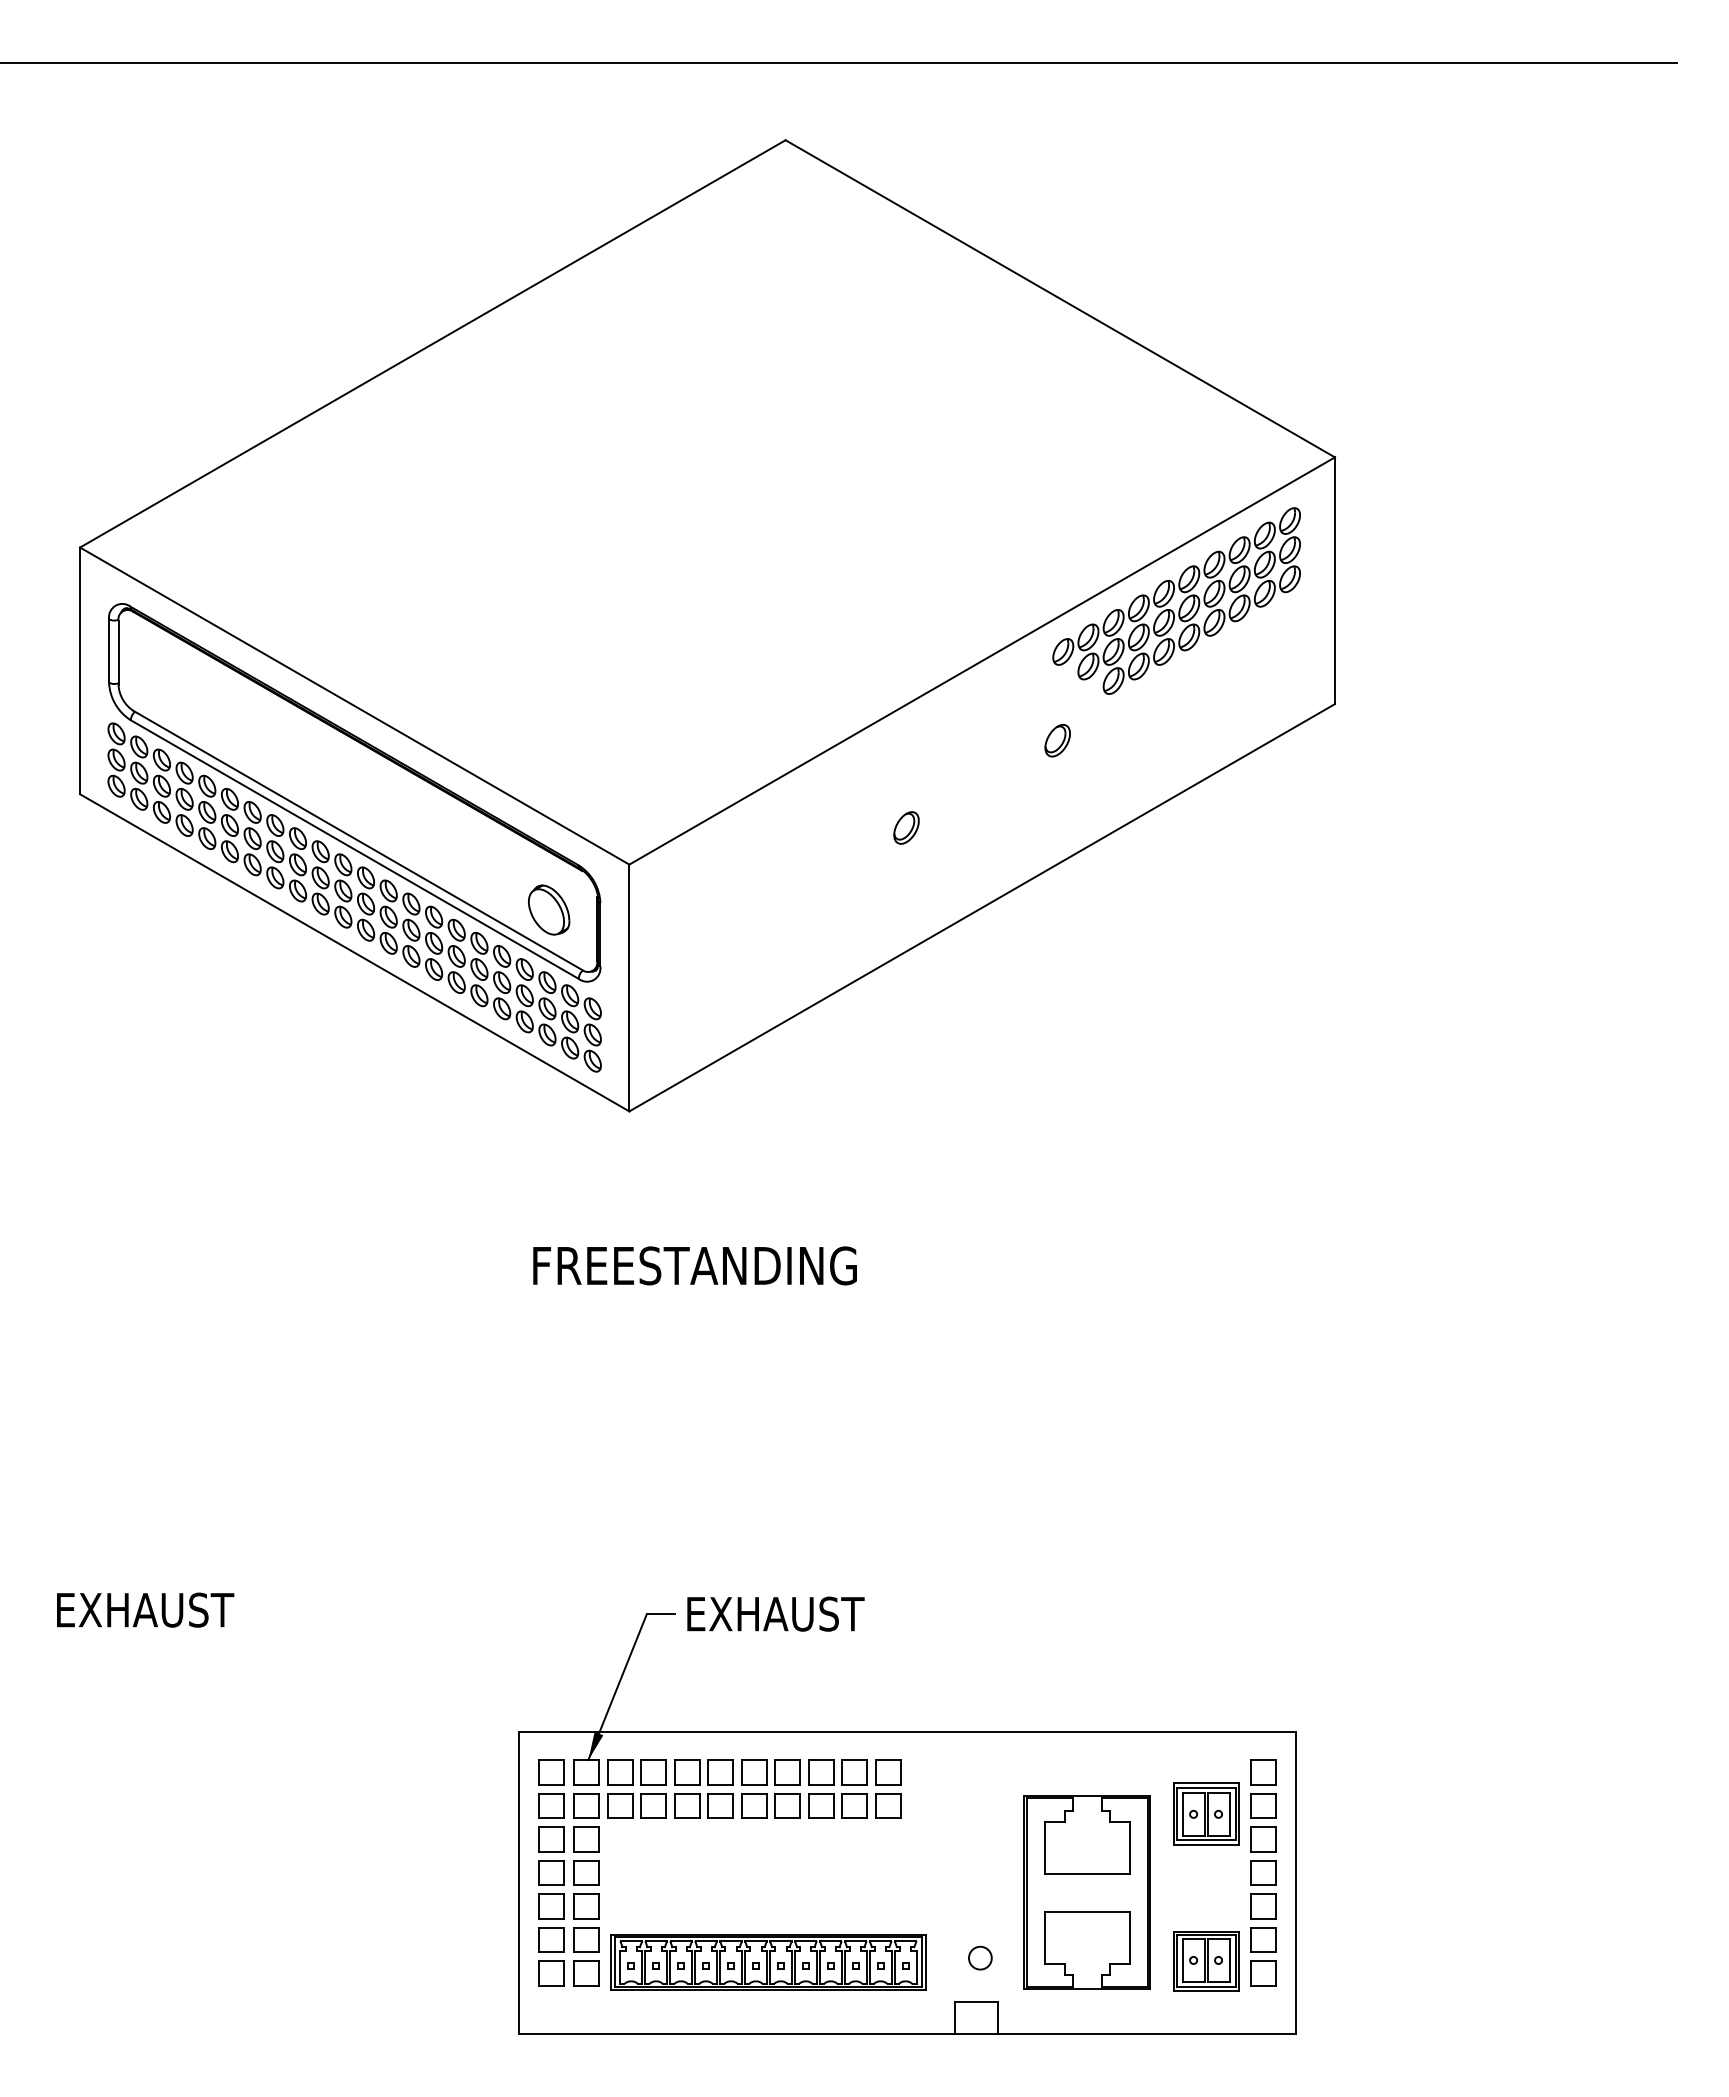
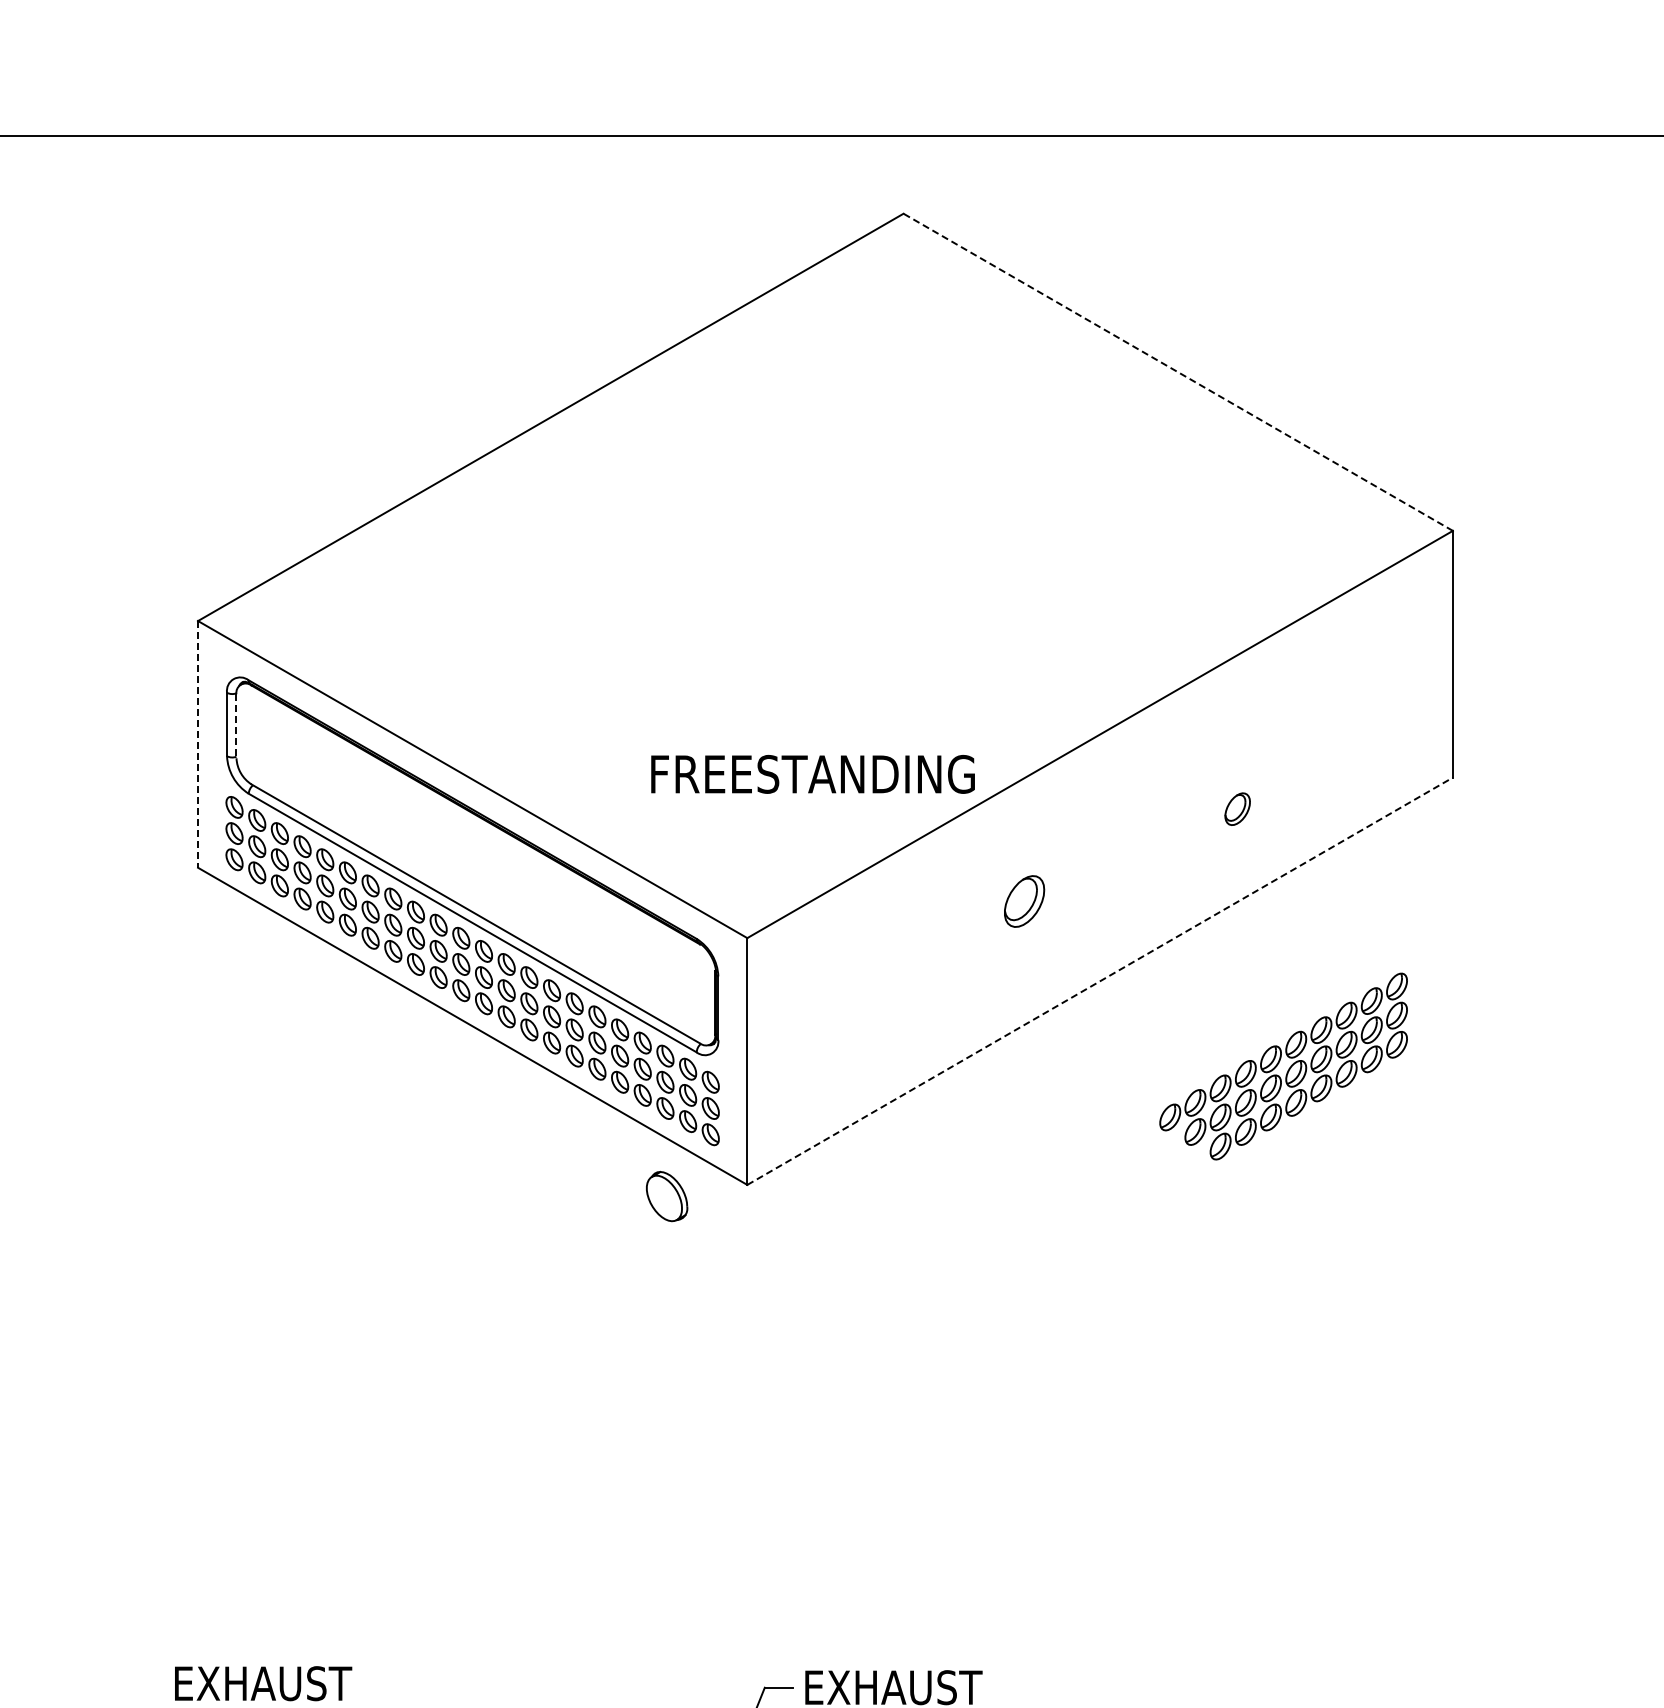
line: (1059, 298) -> (1177, 372), solid -> dashed
part: (1176, 600) -> (1283, 1066), moved
line: (118, 653) -> (236, 727), solid -> dashed
line: (80, 671) -> (198, 745), solid -> dashed
part: (1057, 740) -> (1237, 809), moved
part: (906, 827) -> (1024, 901), size x1.6
line: (982, 907) -> (1100, 981), solid -> dashed
part: (549, 909) -> (667, 1196), moved
text: (694, 1265) -> (812, 774), moved

